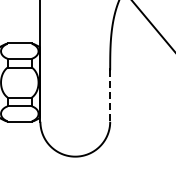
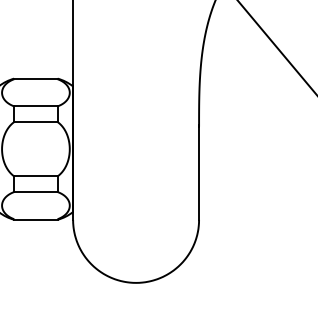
line: (110, 95) -> (199, 172), dashed -> solid

